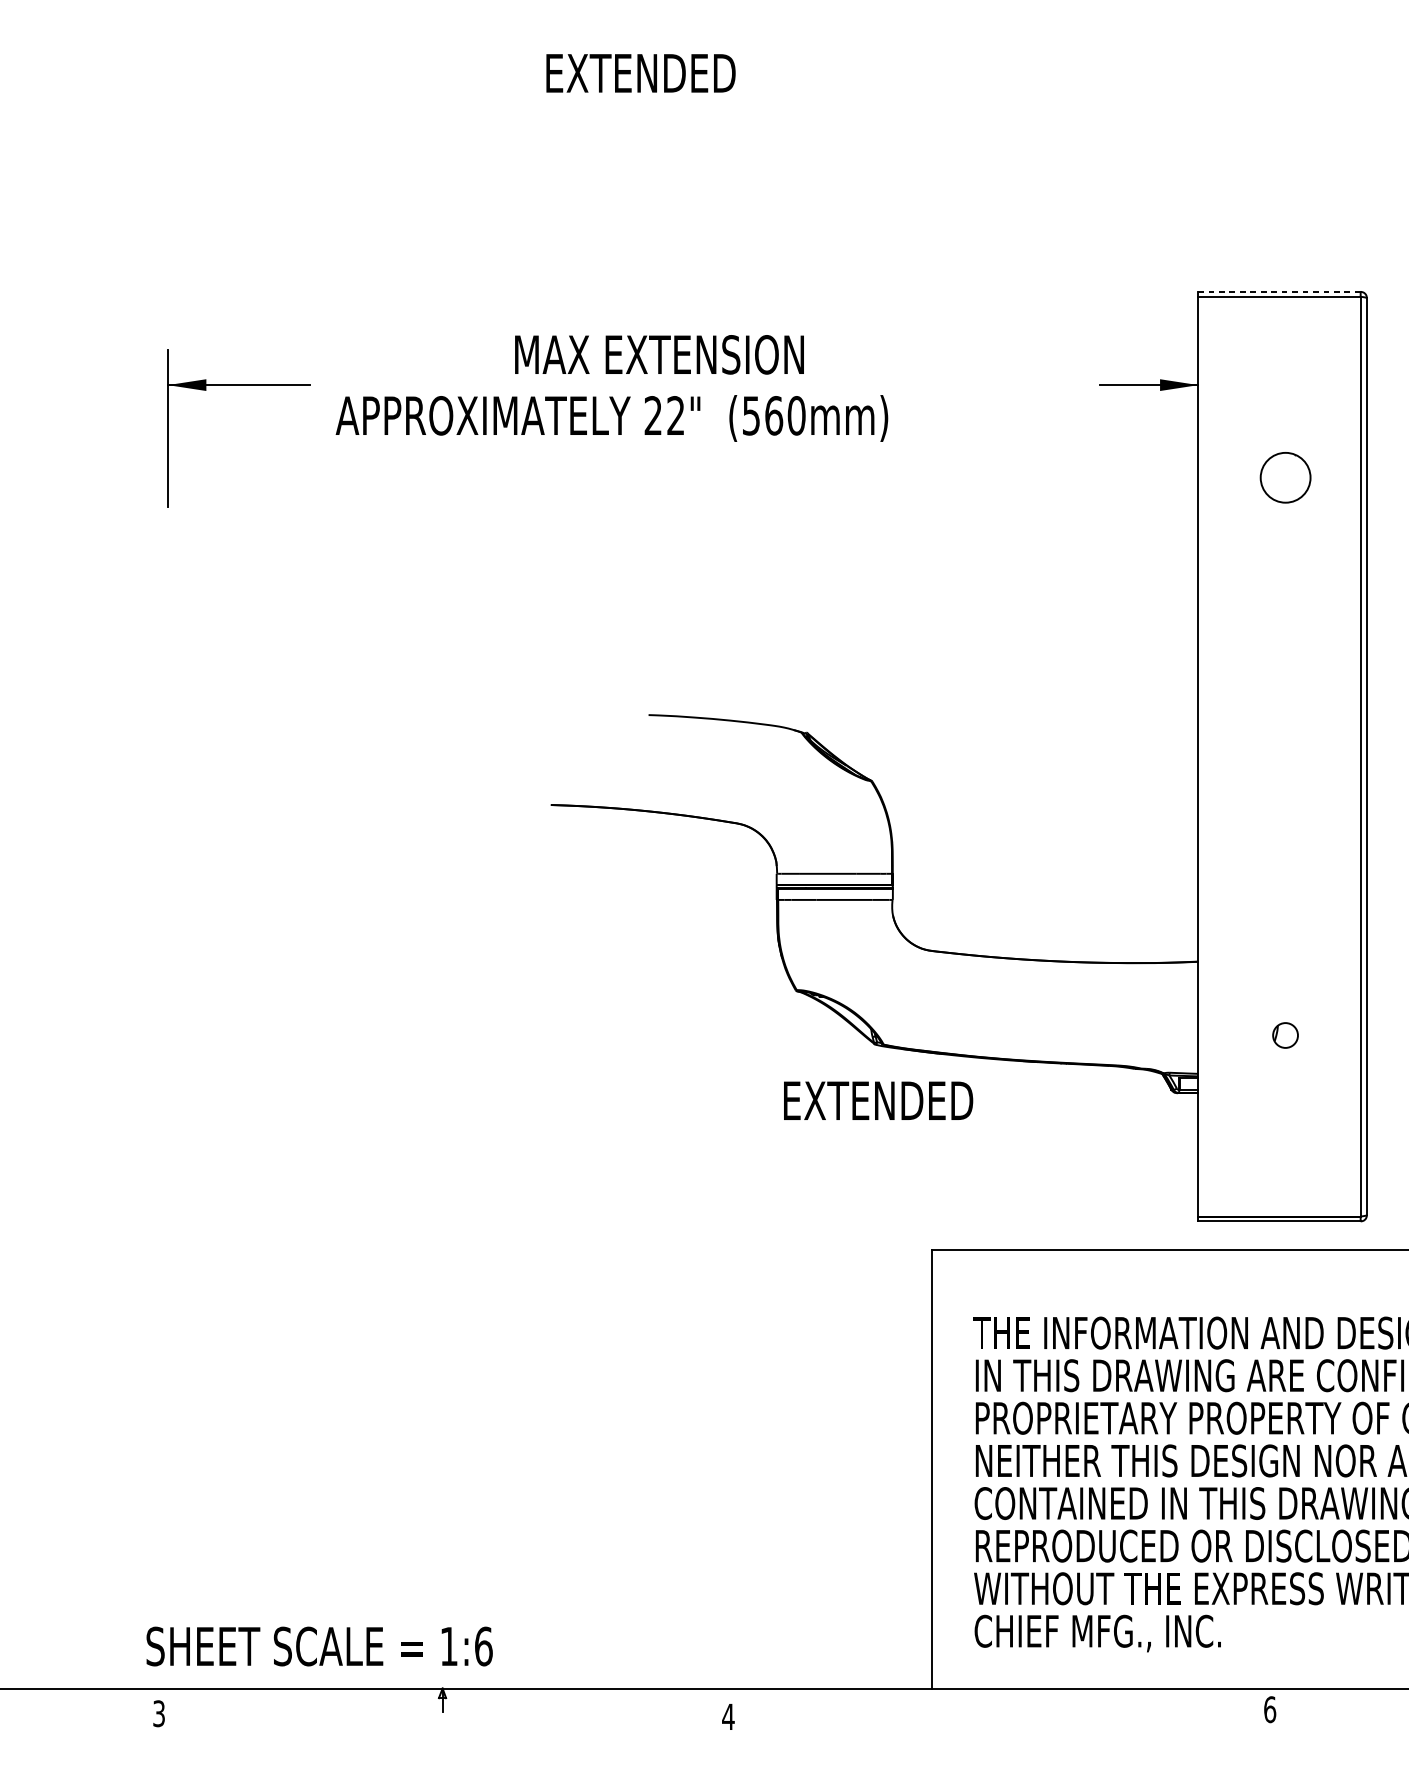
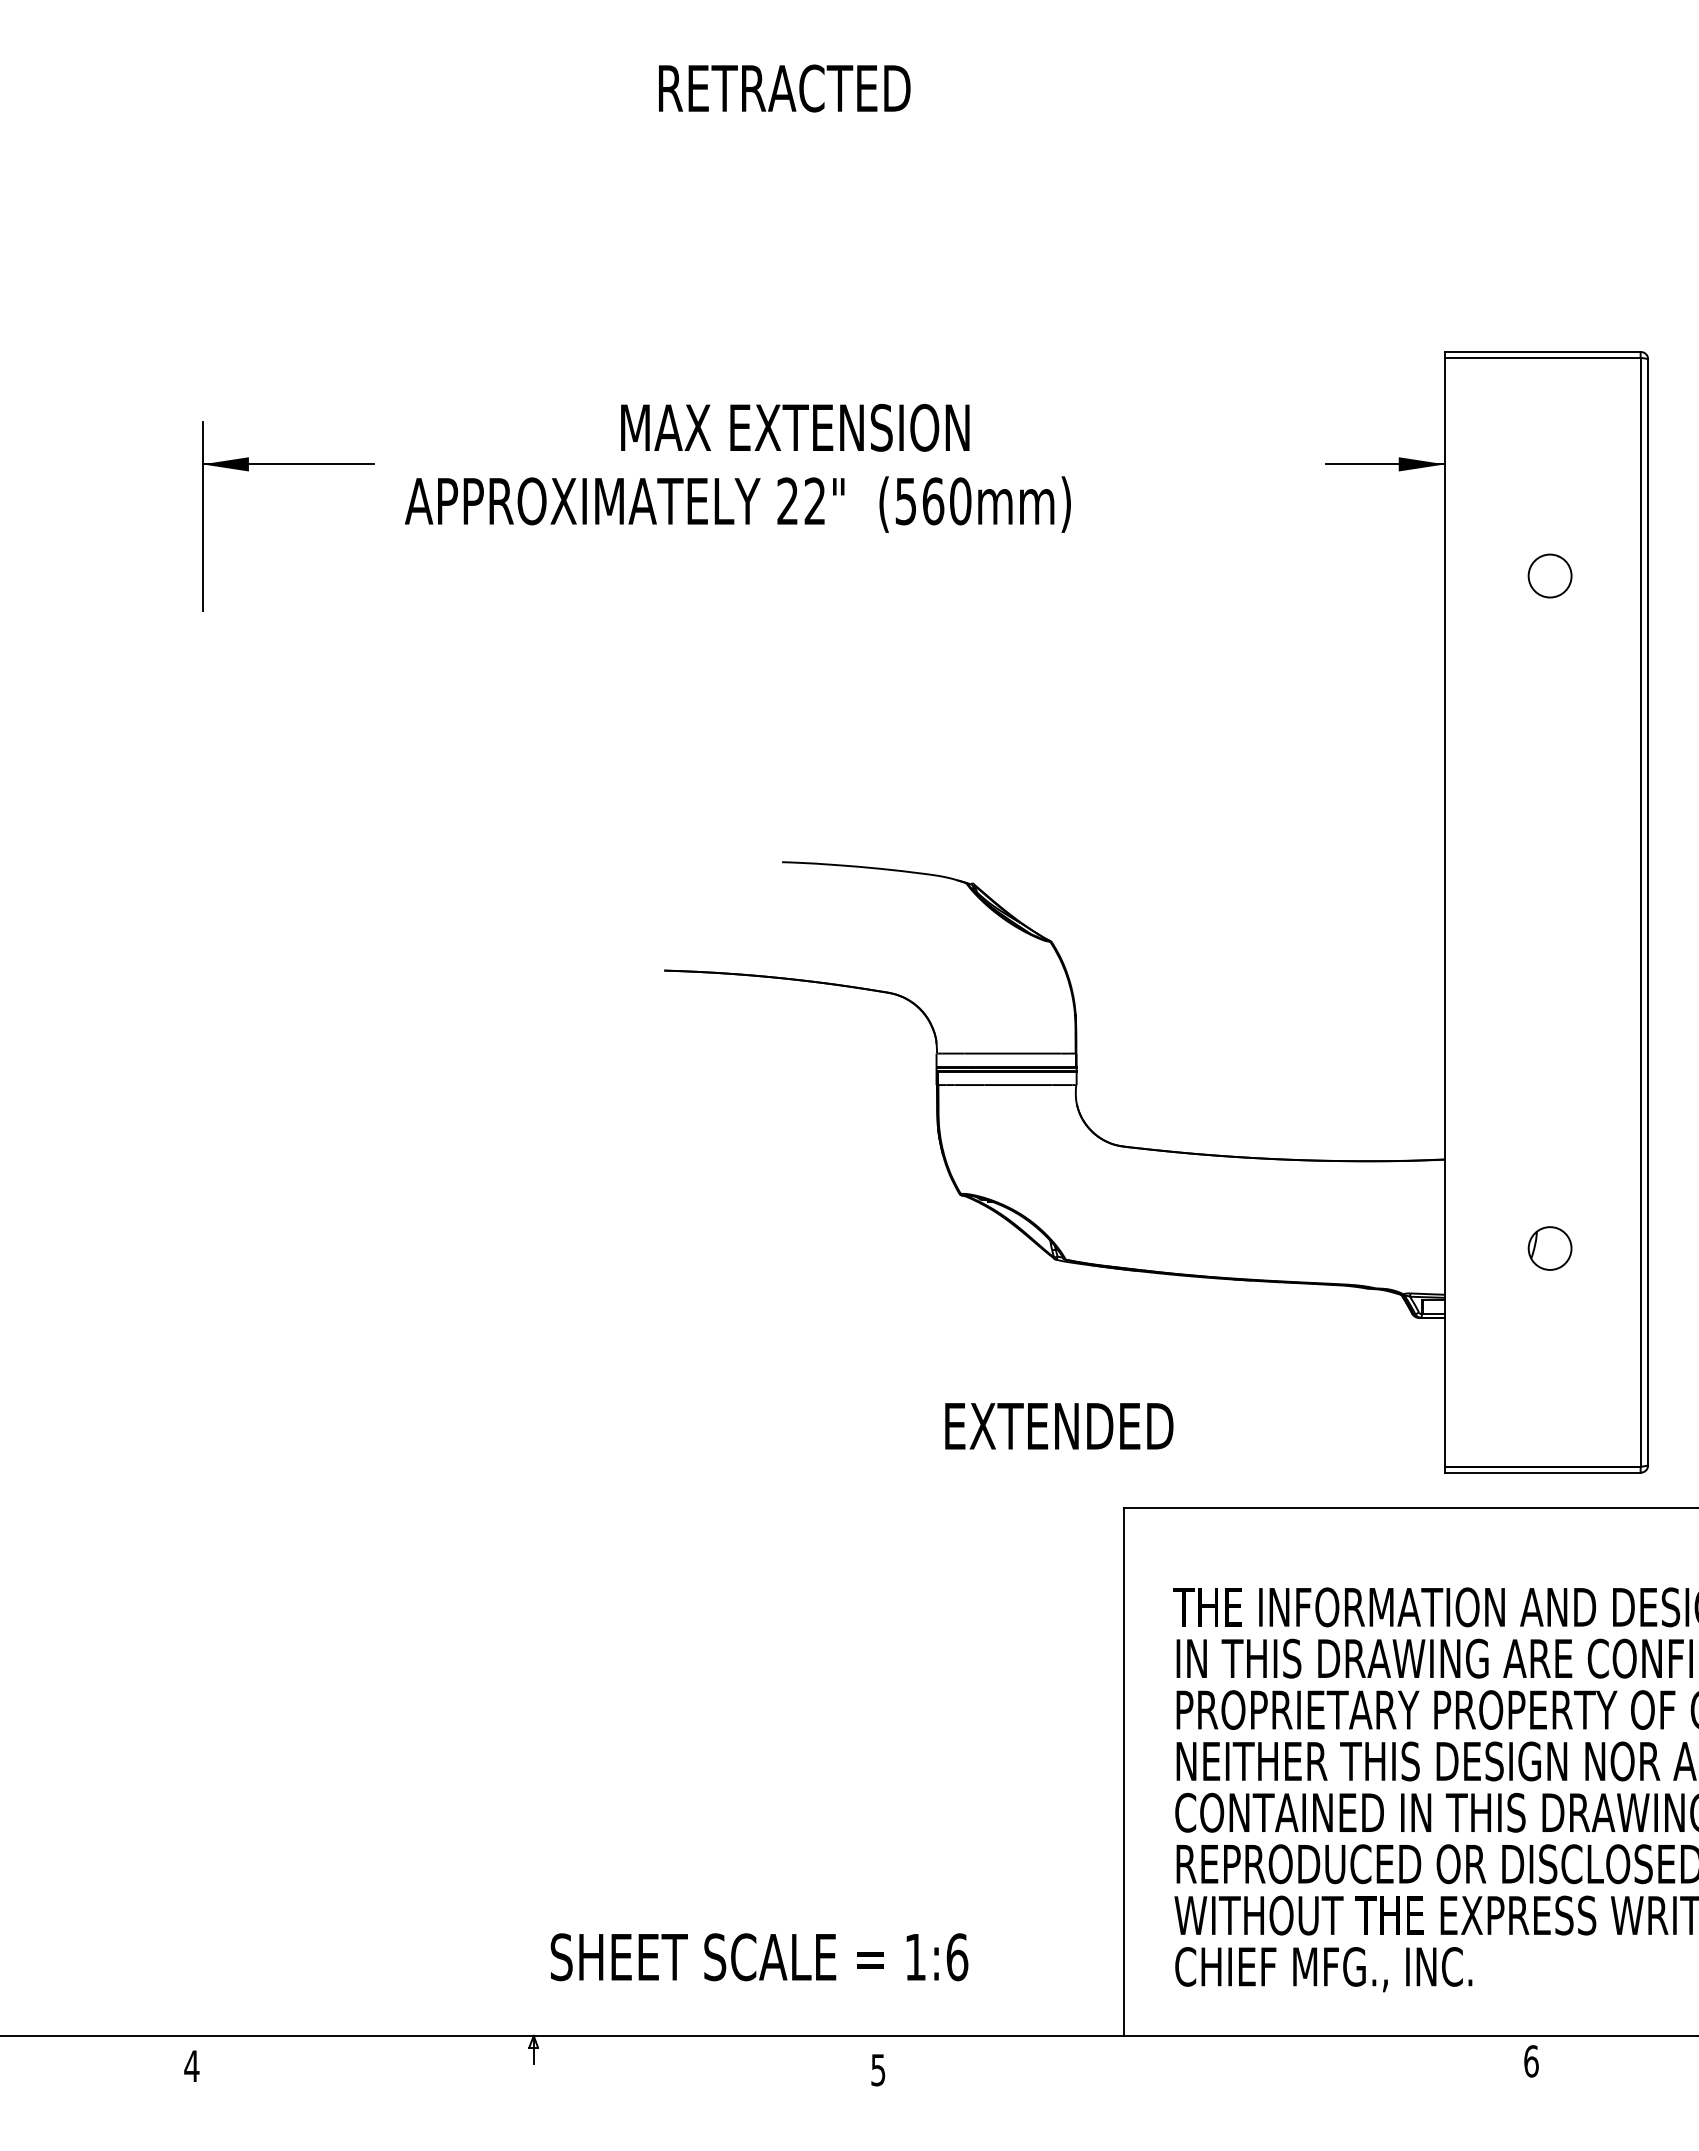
text: (652, 73) -> (786, 88), EXTENDED -> RETRACTED
line: (1279, 291) -> (1542, 351), dashed -> solid
part: (1285, 477) -> (1549, 575), size x0.71
part: (1285, 1035) -> (1549, 1248), size x1.43
text: (878, 1101) -> (1059, 1426), moved
text: (319, 1646) -> (759, 1957), moved
text: (158, 1713) -> (191, 2066), 3 -> 4
text: (727, 1717) -> (877, 2070), 4 -> 5

